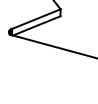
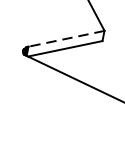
line: (35, 19) -> (65, 39), solid -> dashed

